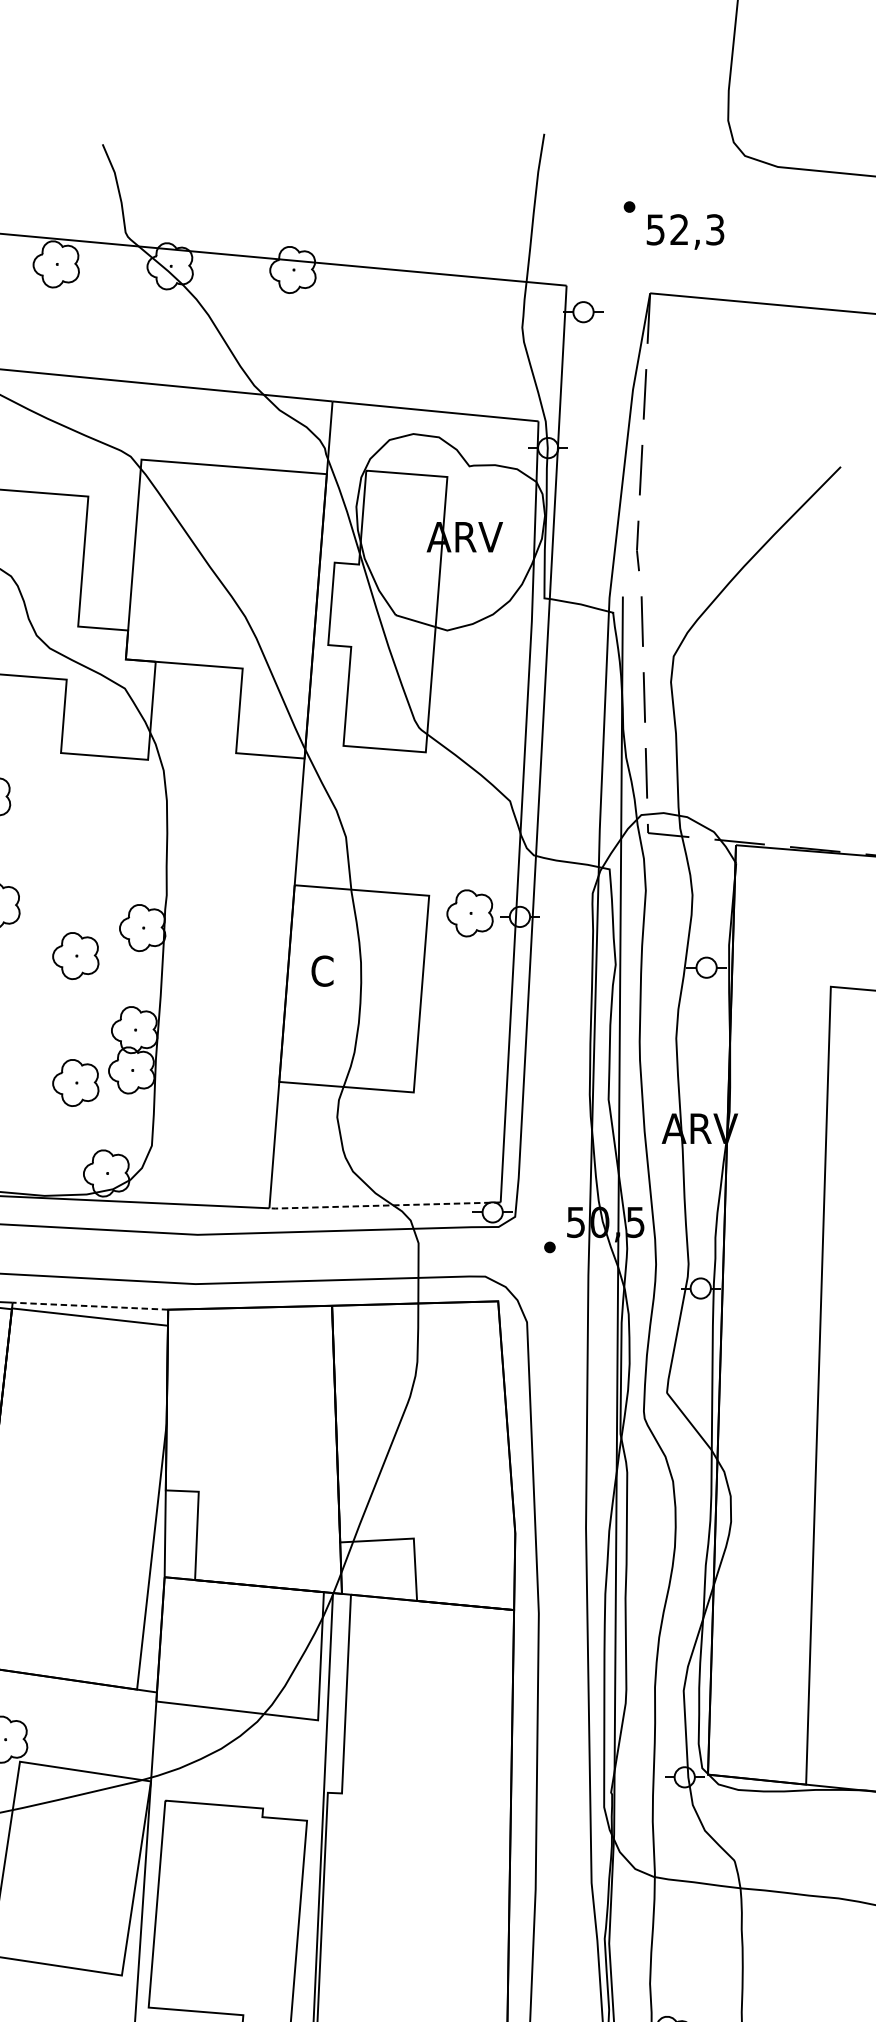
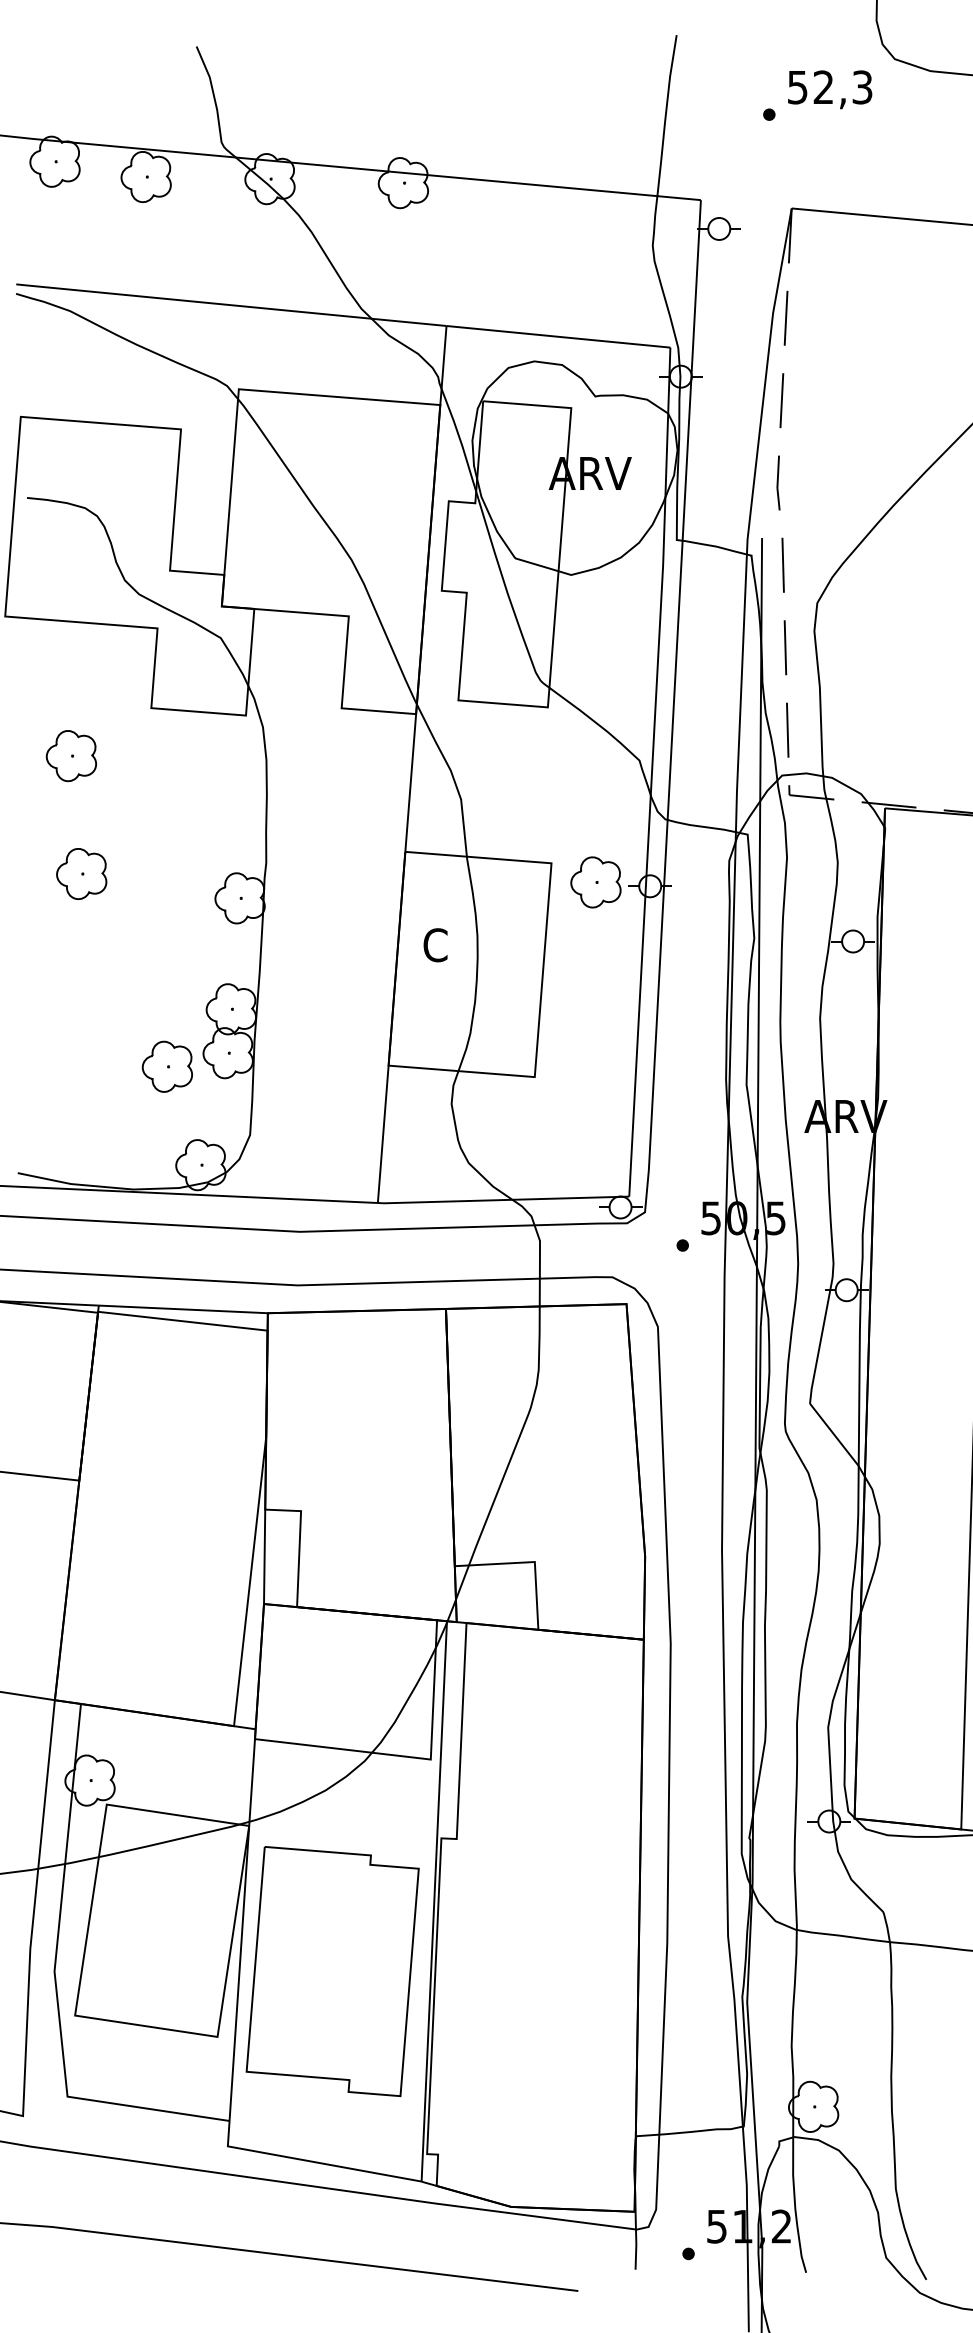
text: (685, 231) -> (830, 89), moved
part: (74, 955) -> (166, 928), removed
line: (384, 1205) -> (502, 1200), dashed -> solid
line: (90, 1306) -> (183, 1309), dashed -> solid

